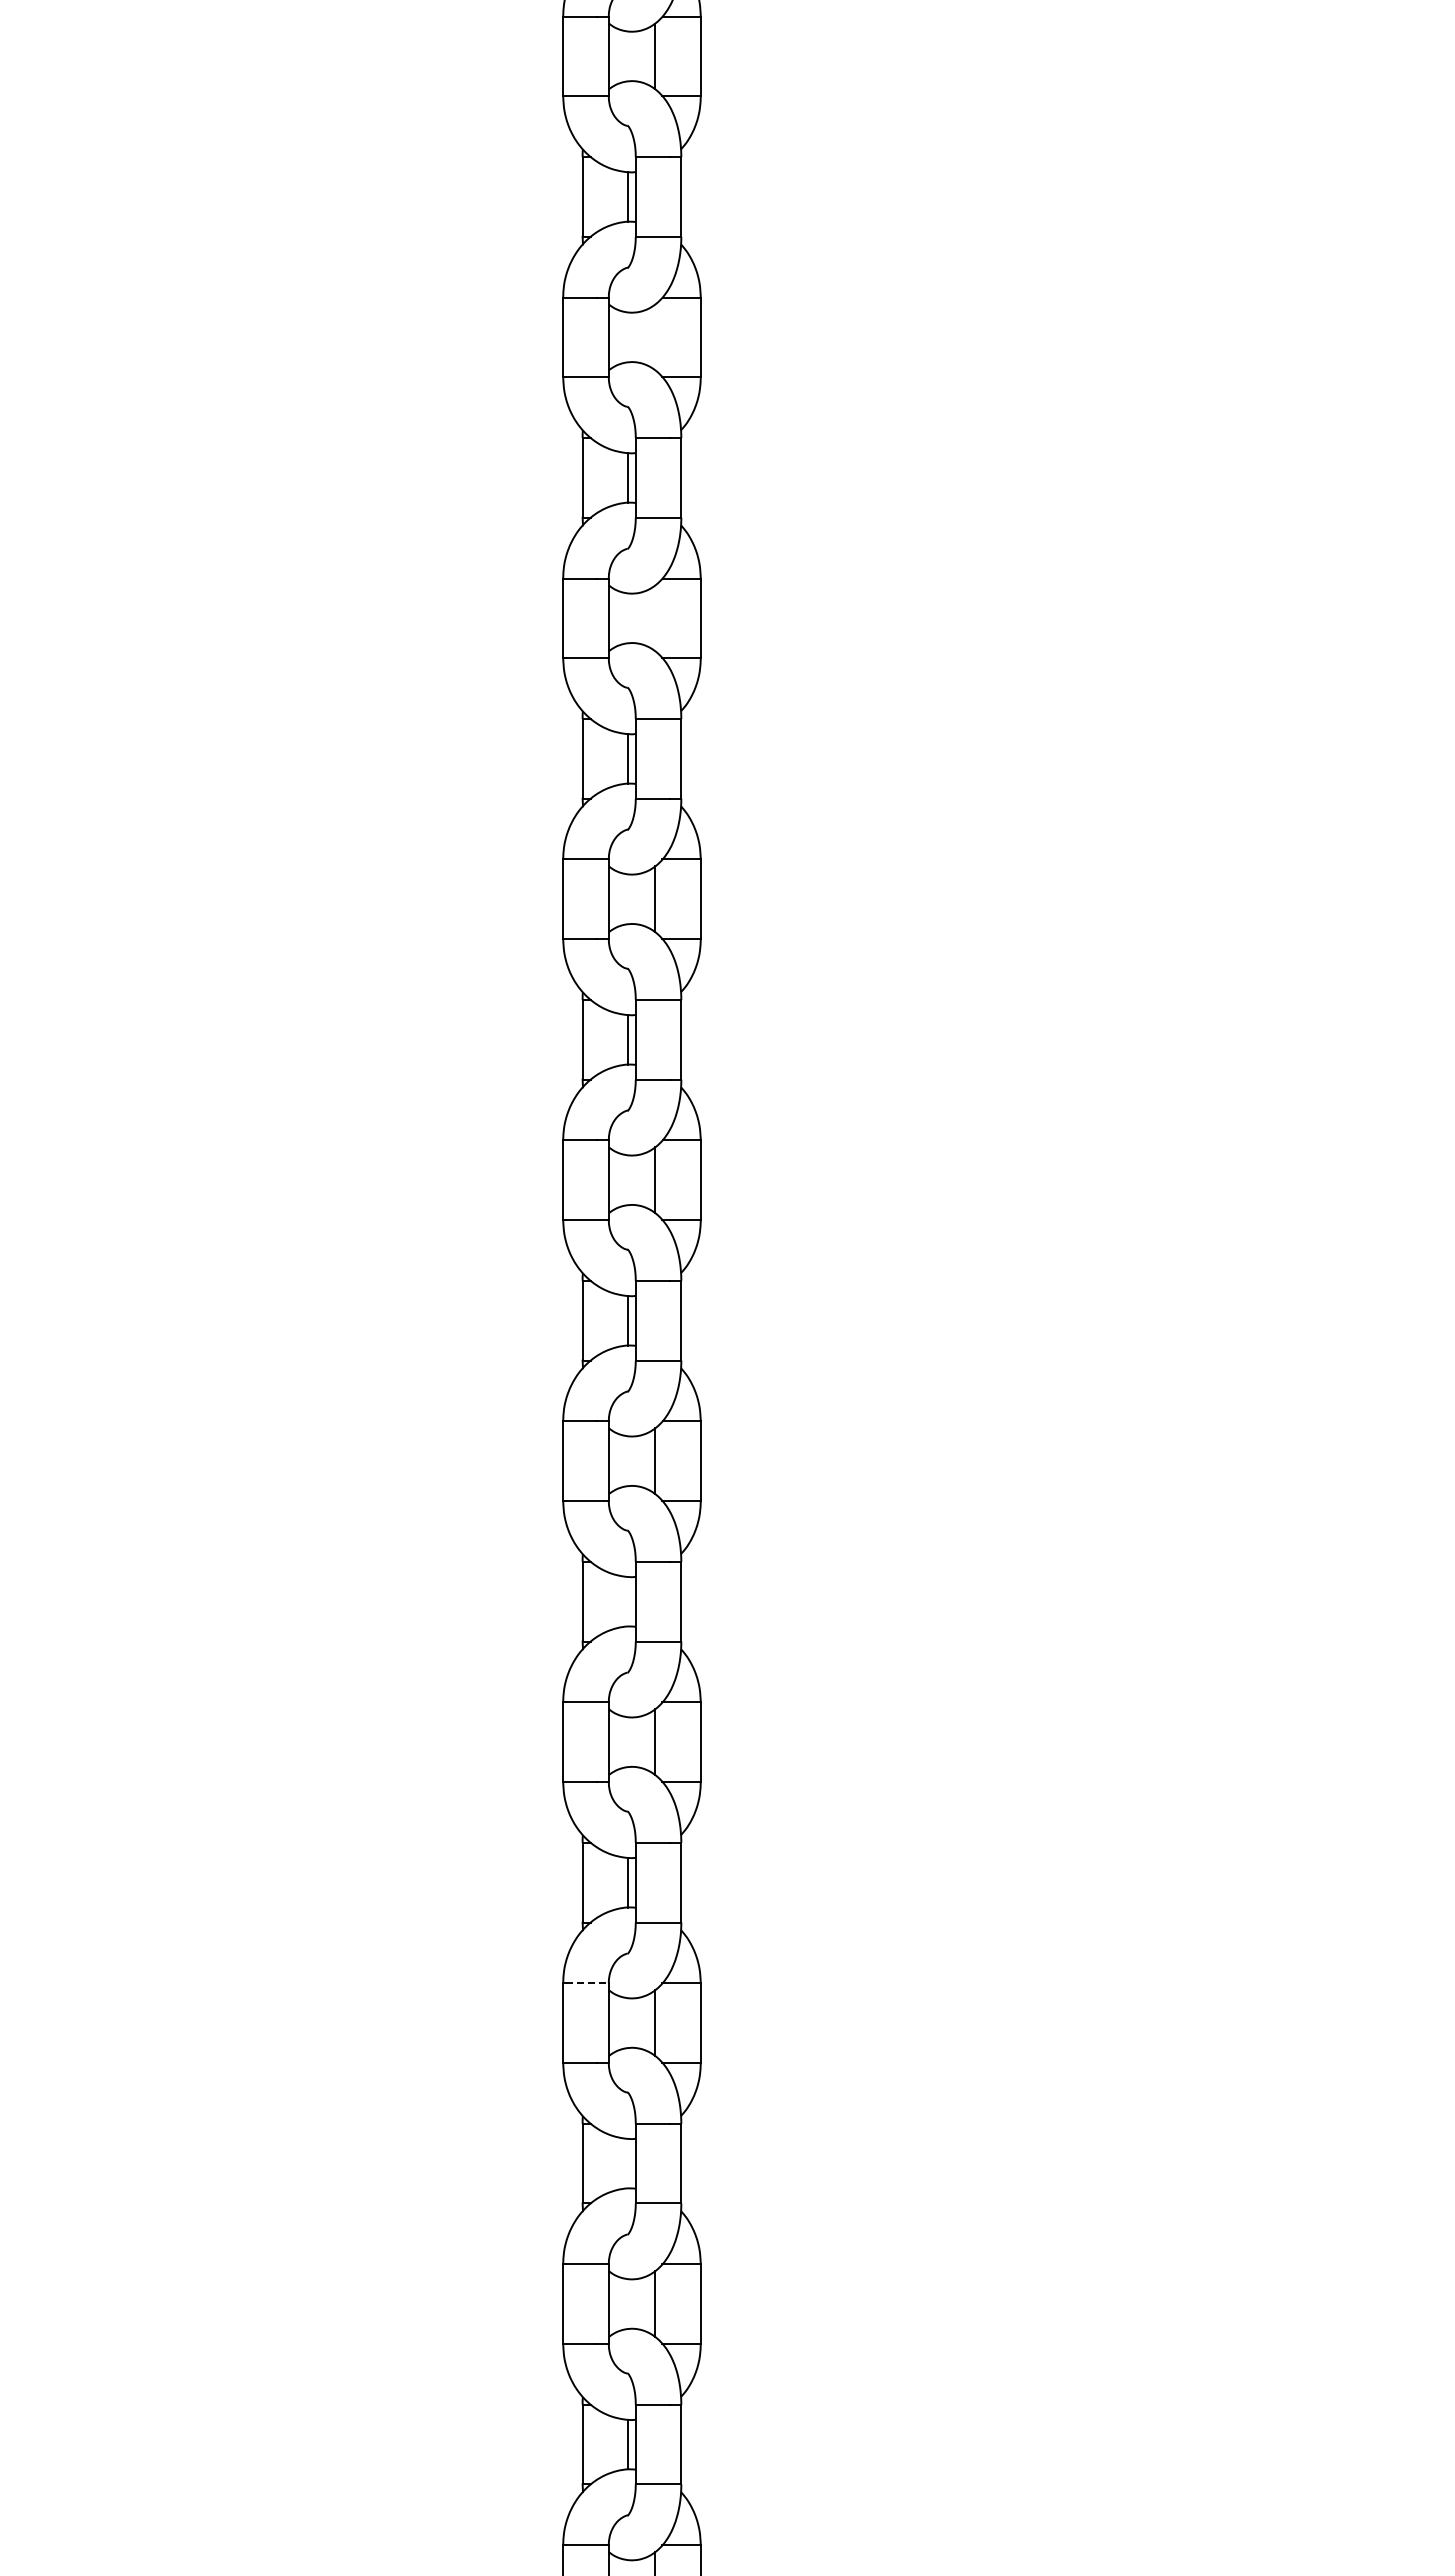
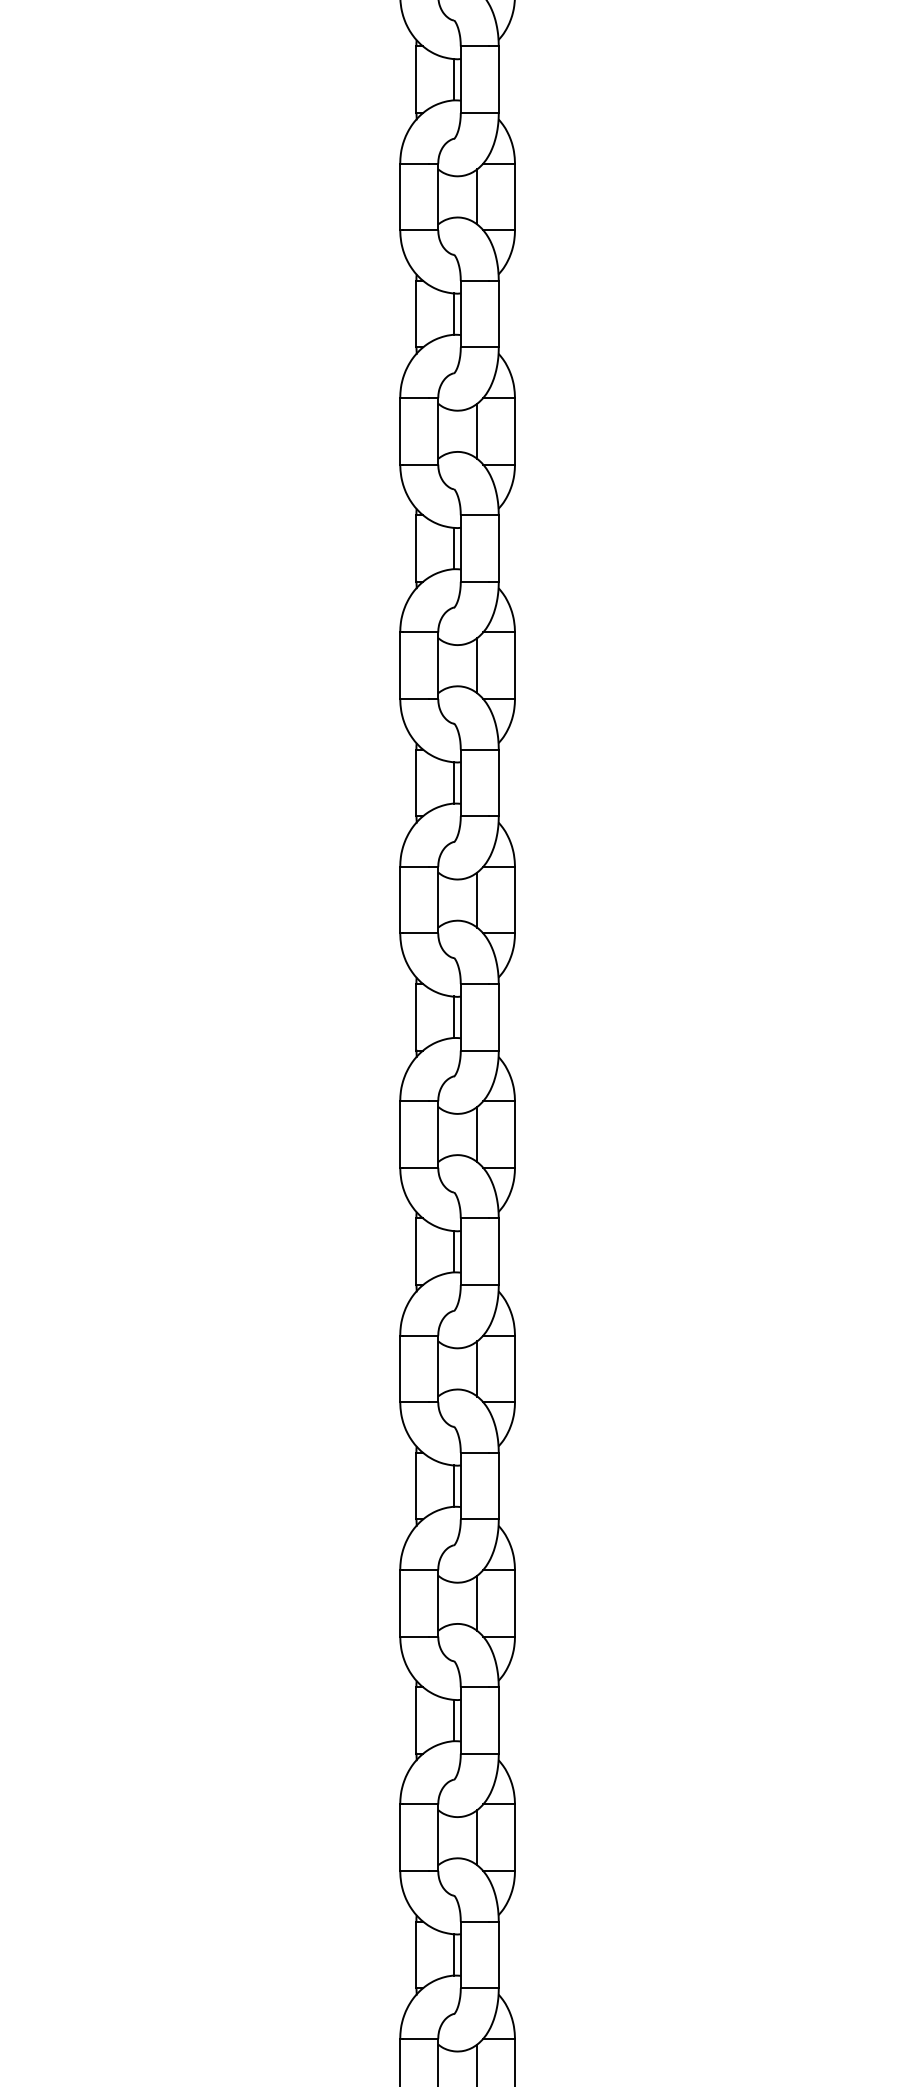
line: (655, 337) -> (477, 197), added
line: (655, 618) -> (477, 431), added
line: (628, 1601) -> (454, 1251), added
line: (588, 1983) -> (421, 1570), dashed -> solid
line: (628, 2163) -> (454, 1720), added

